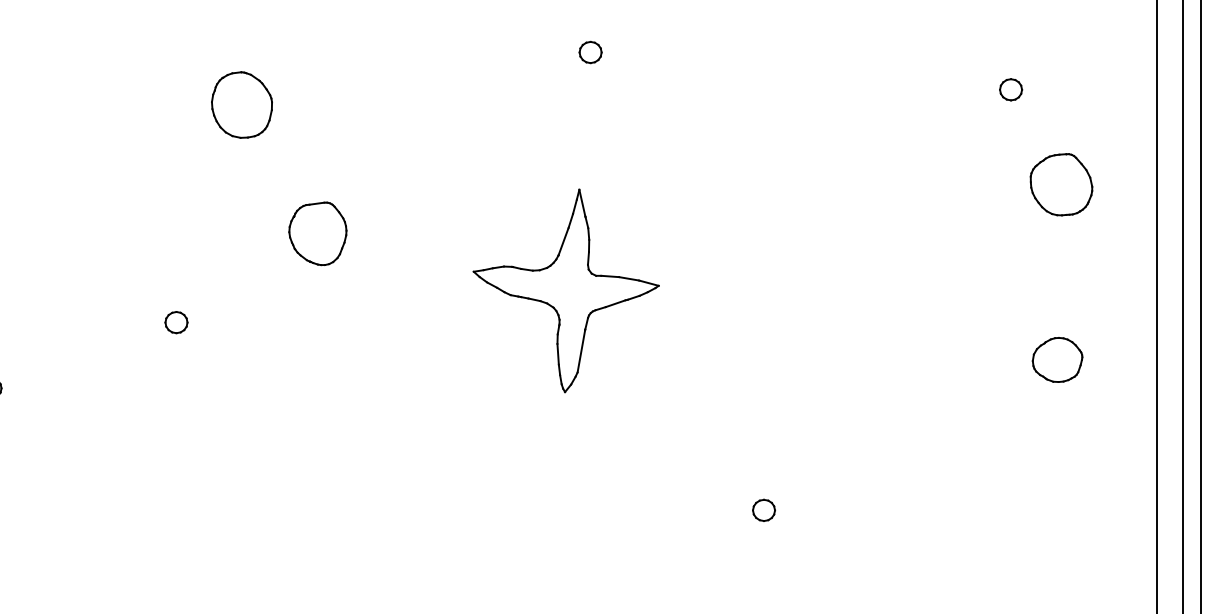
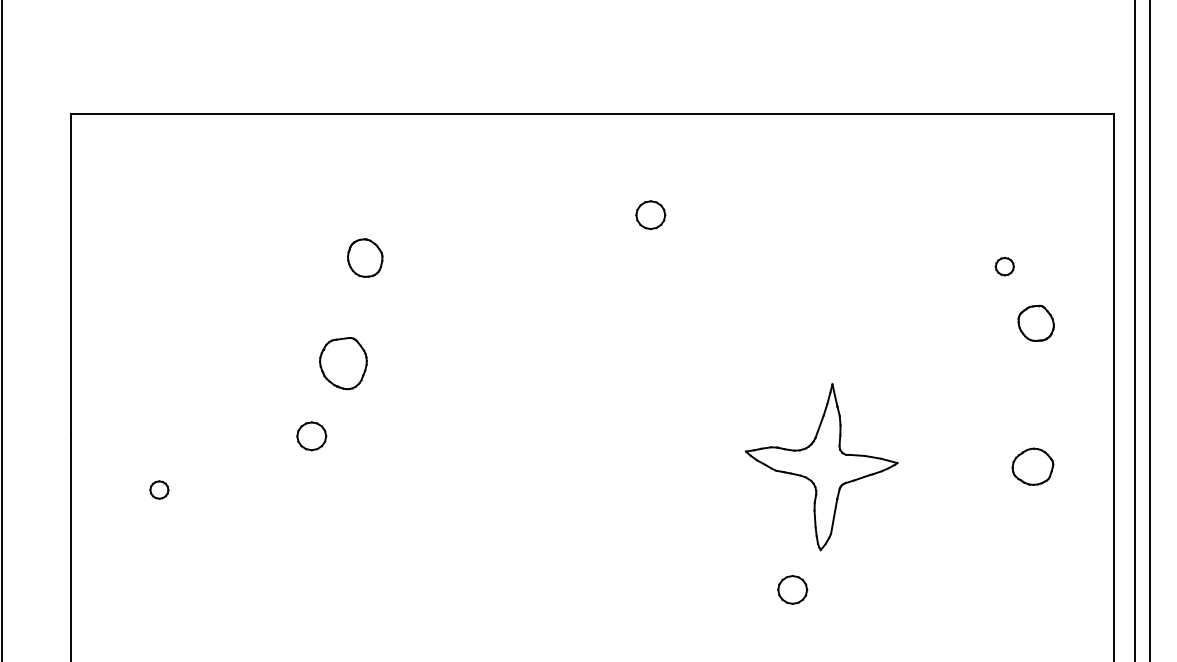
part: (590, 51) -> (650, 214), size x1.6
part: (1010, 89) -> (1004, 266), moved
part: (241, 104) -> (364, 257), size x0.7
part: (1061, 184) -> (1036, 323), size x0.7
part: (317, 233) -> (343, 363), moved
part: (565, 291) -> (821, 467), moved
part: (176, 321) -> (311, 435), size x1.6
part: (763, 509) -> (792, 589), size x1.6

